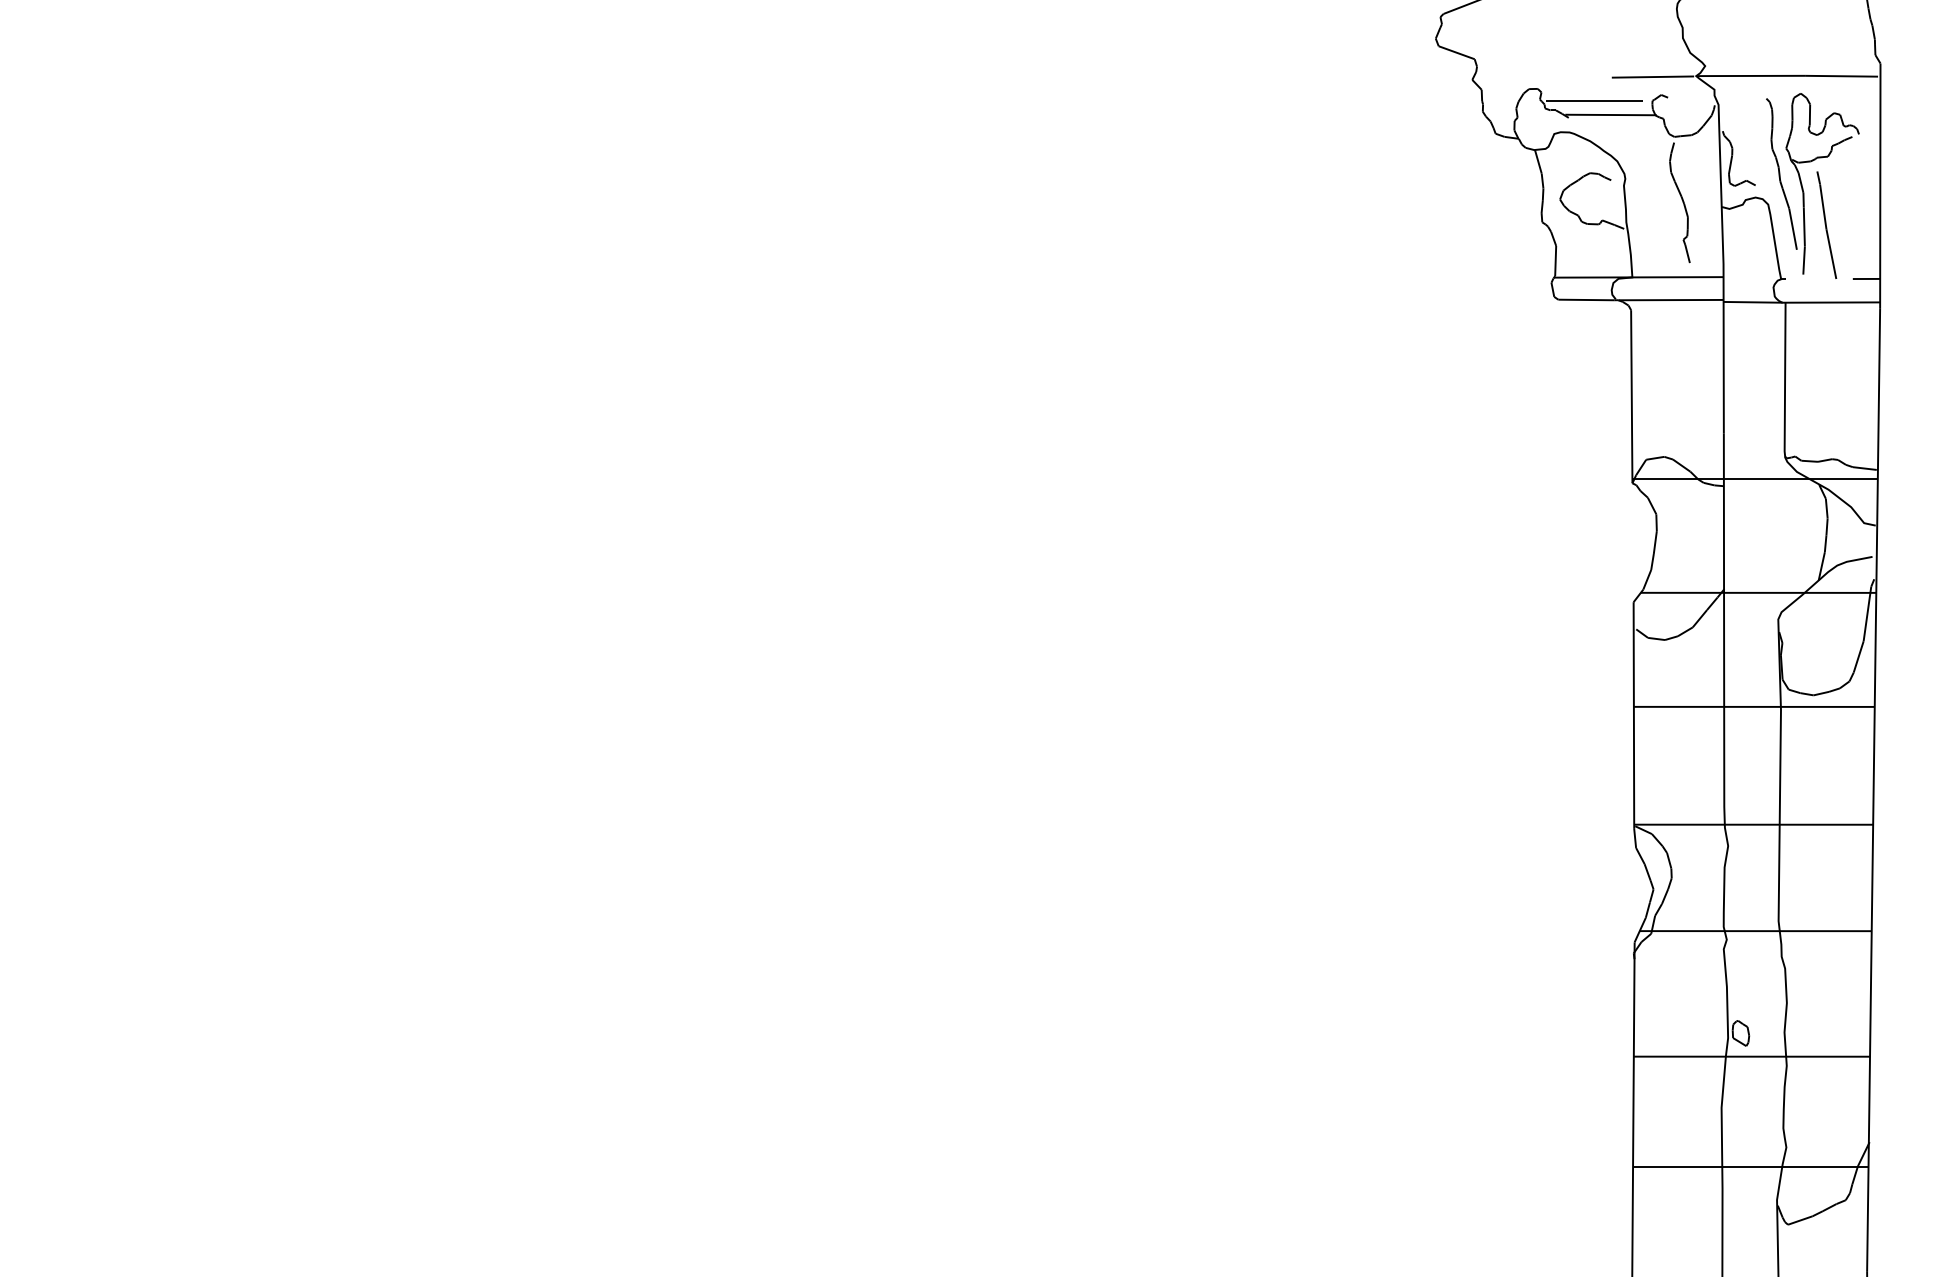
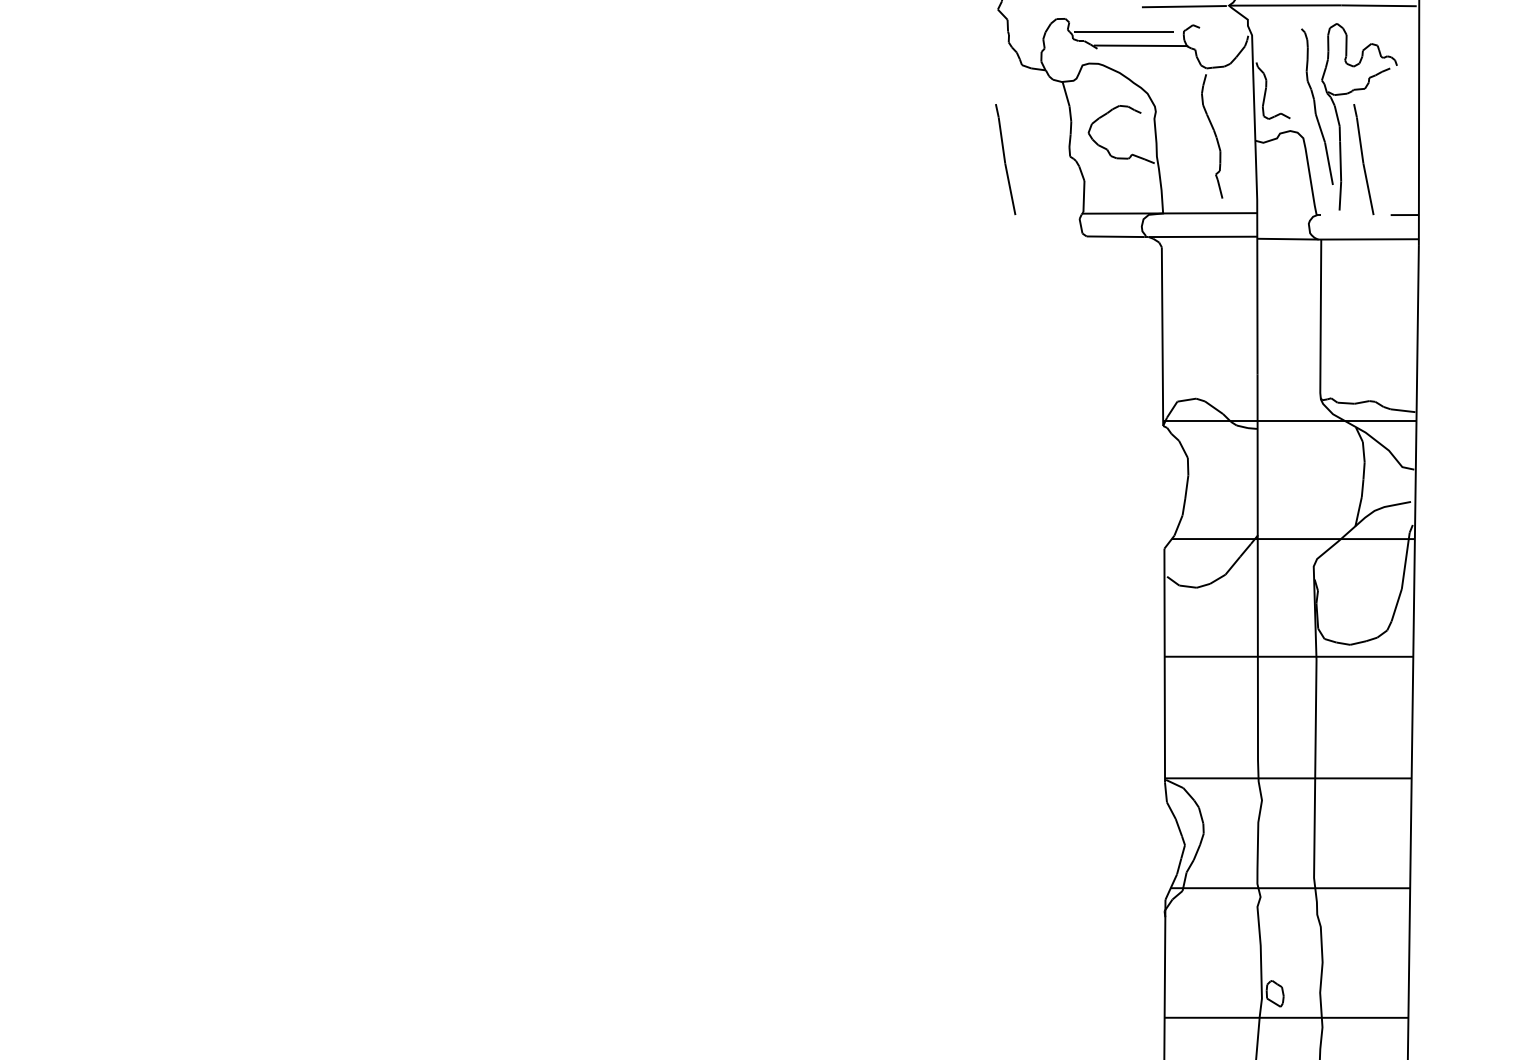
line: (1479, 224) -> (1005, 158), added

